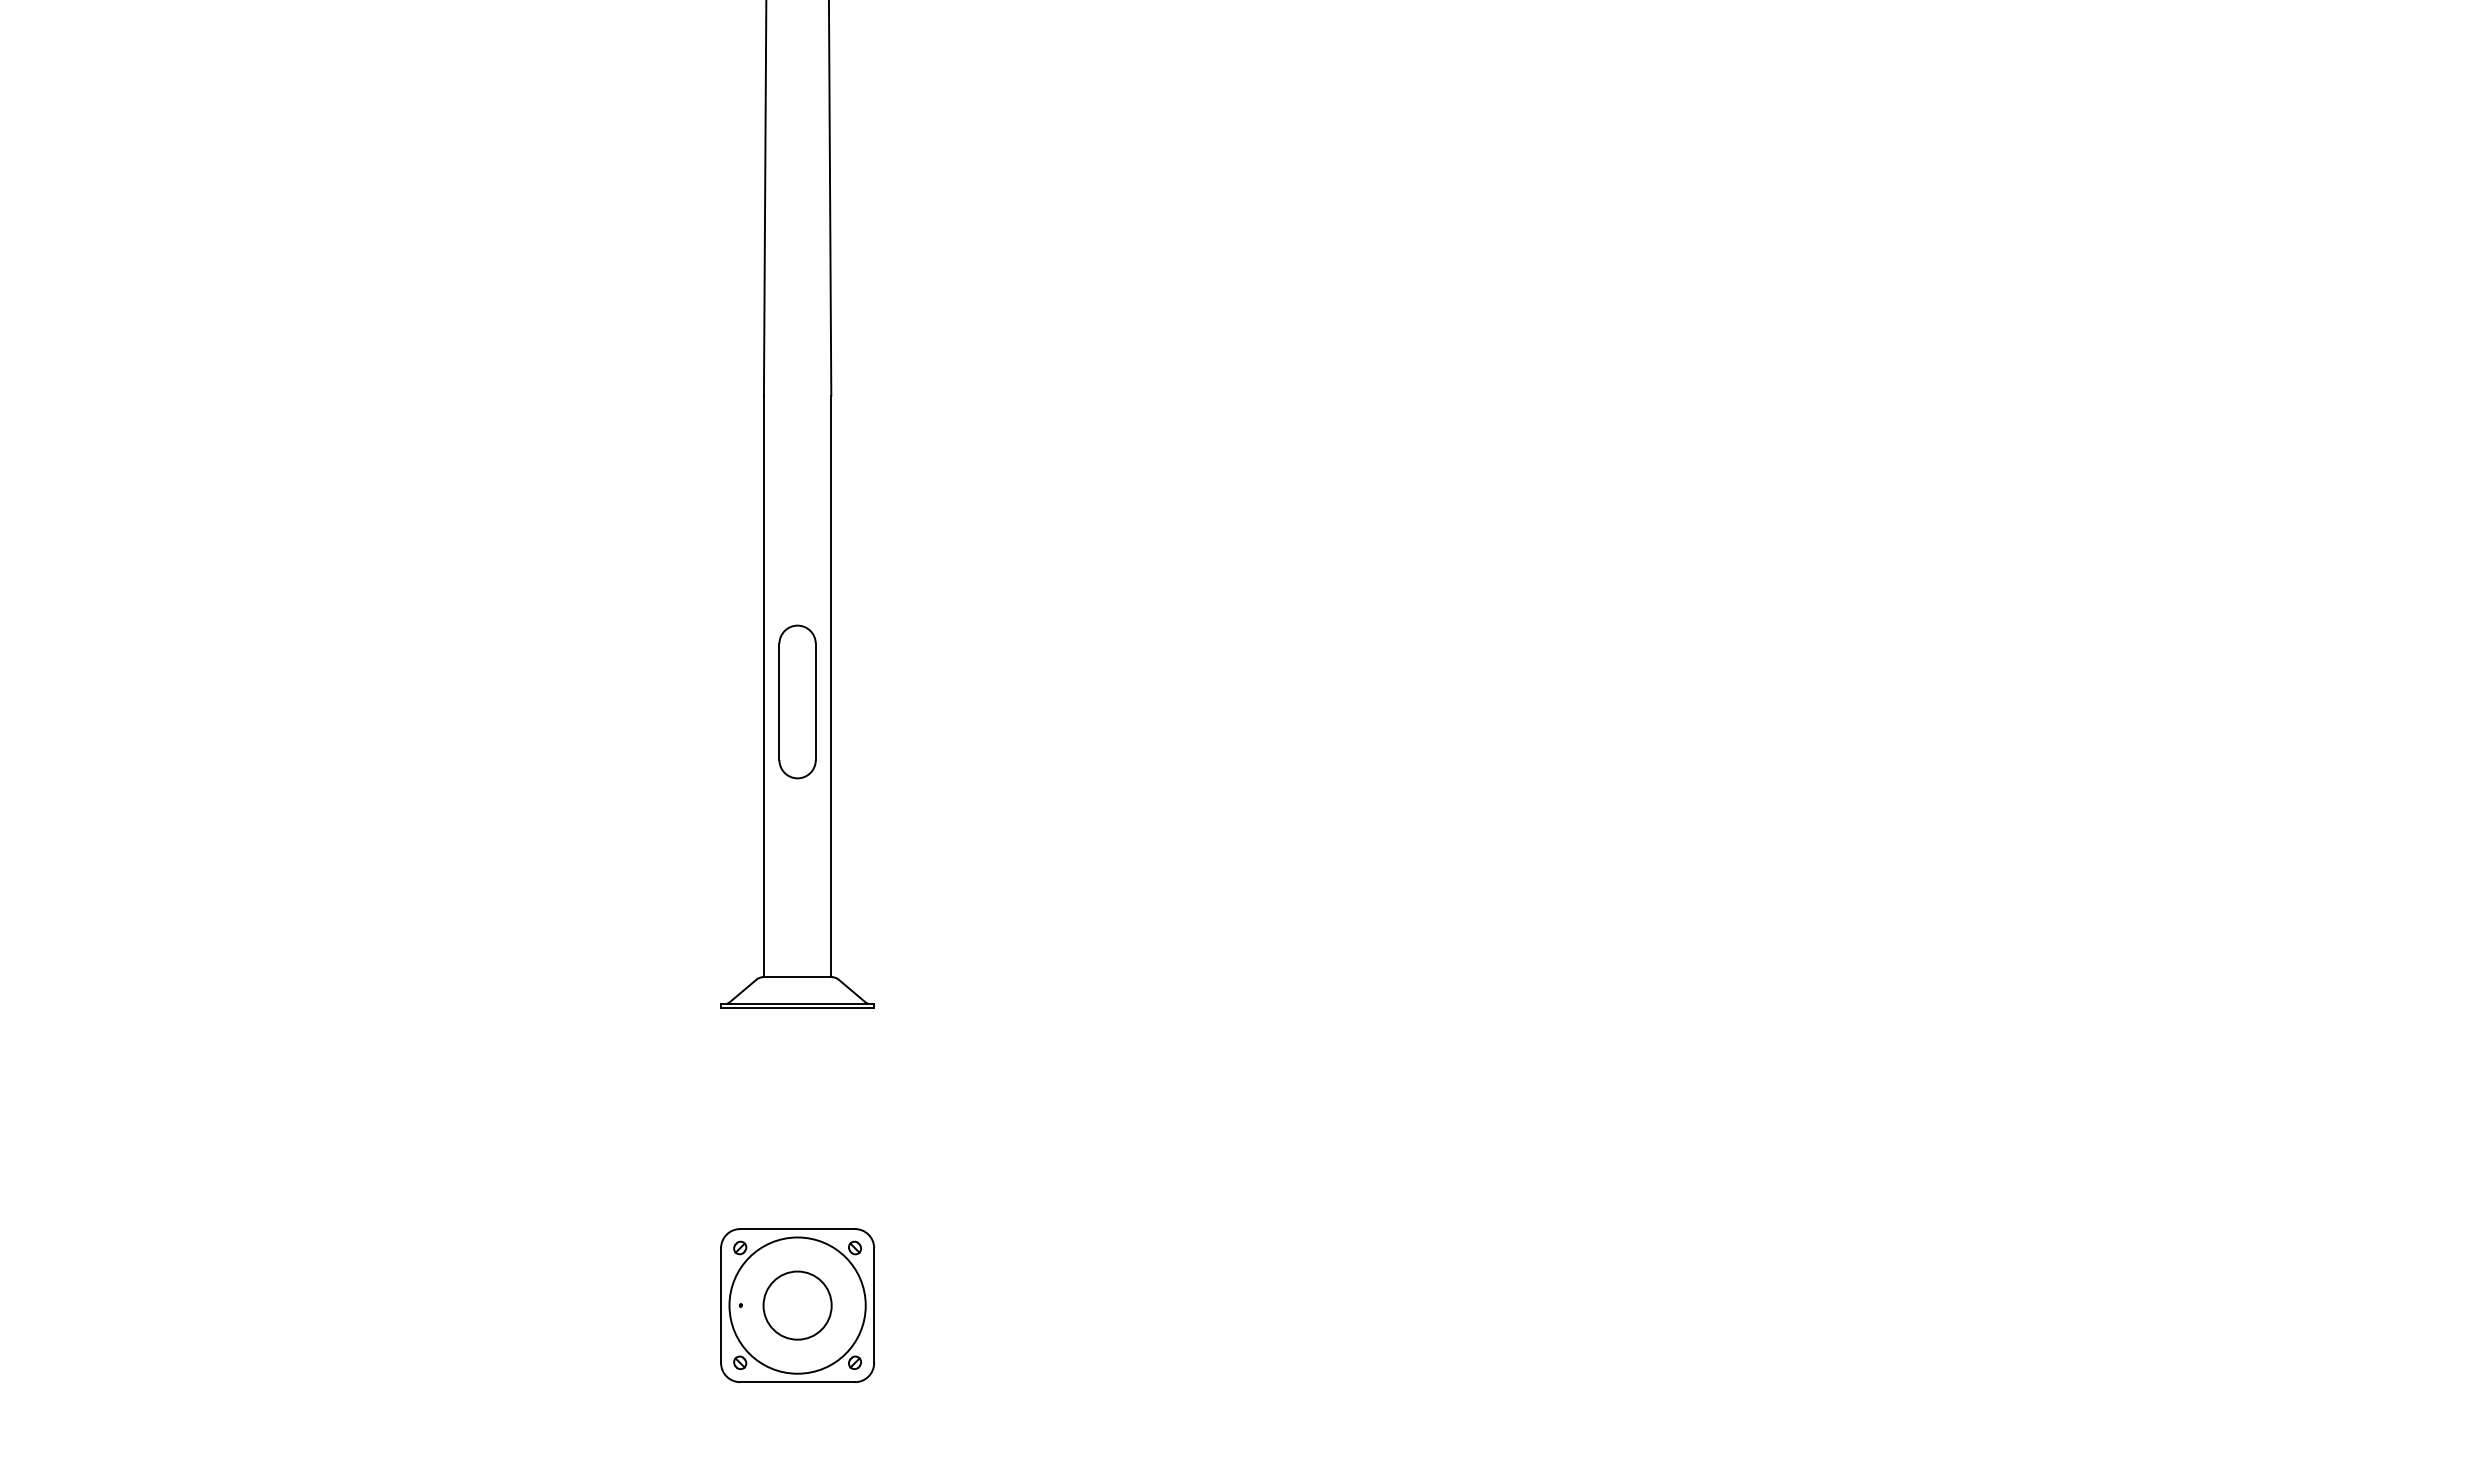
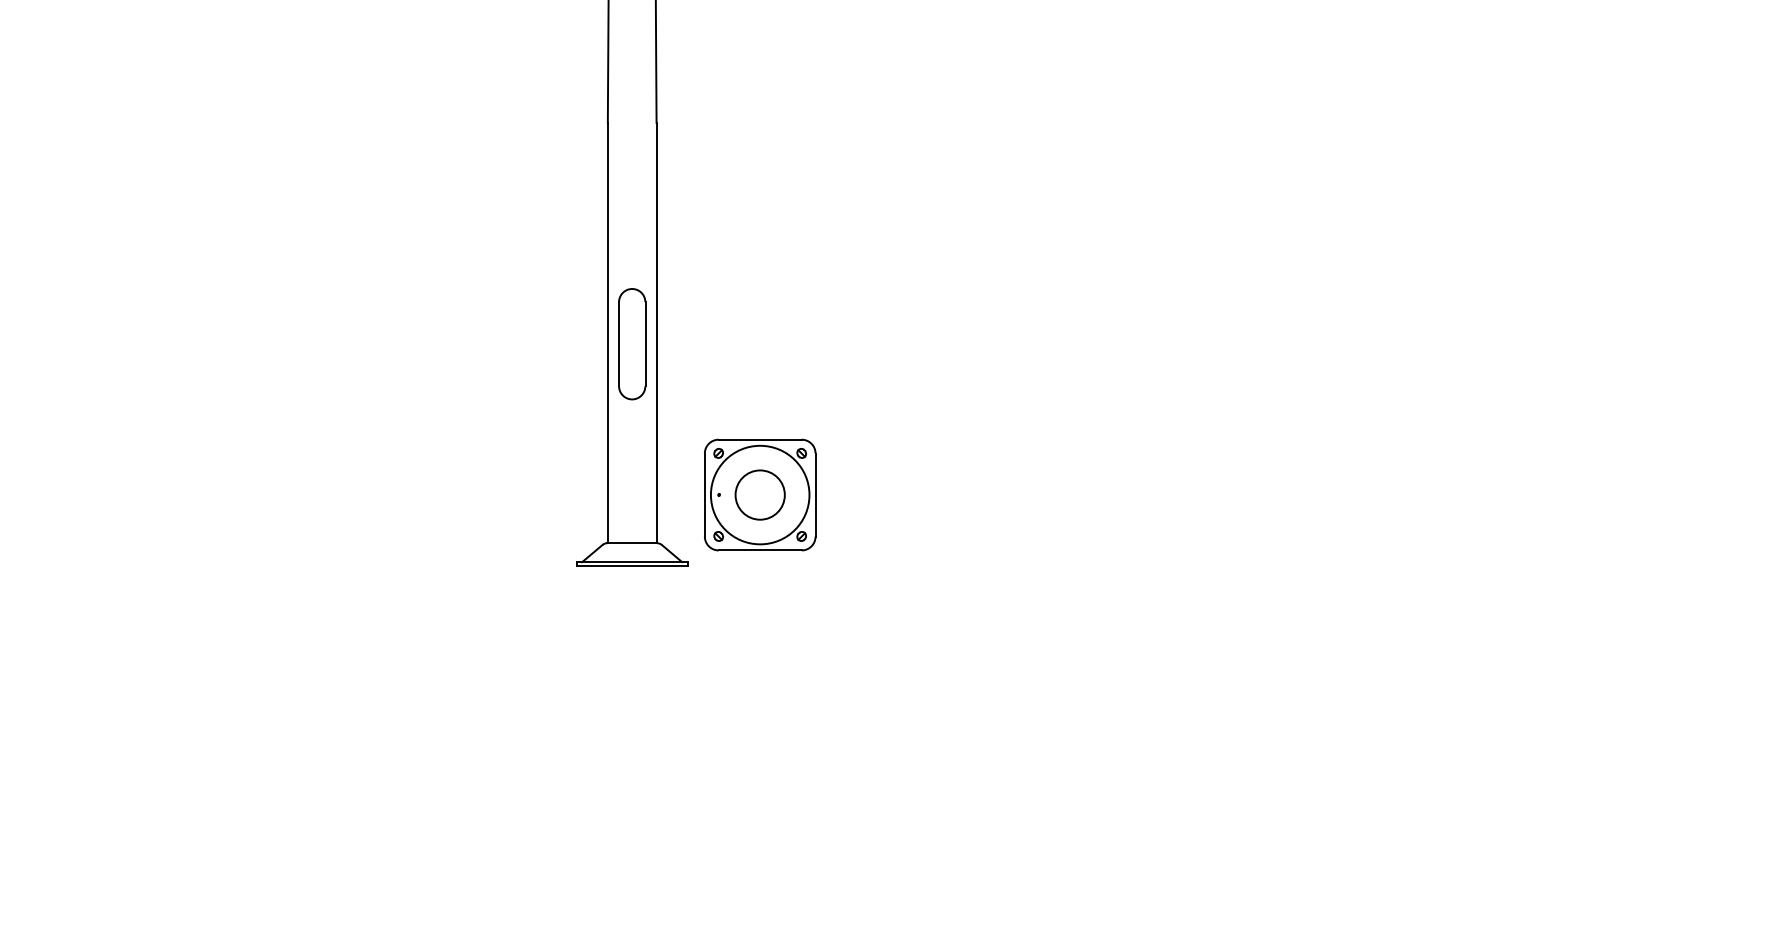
part: (797, 1305) -> (760, 494), moved

